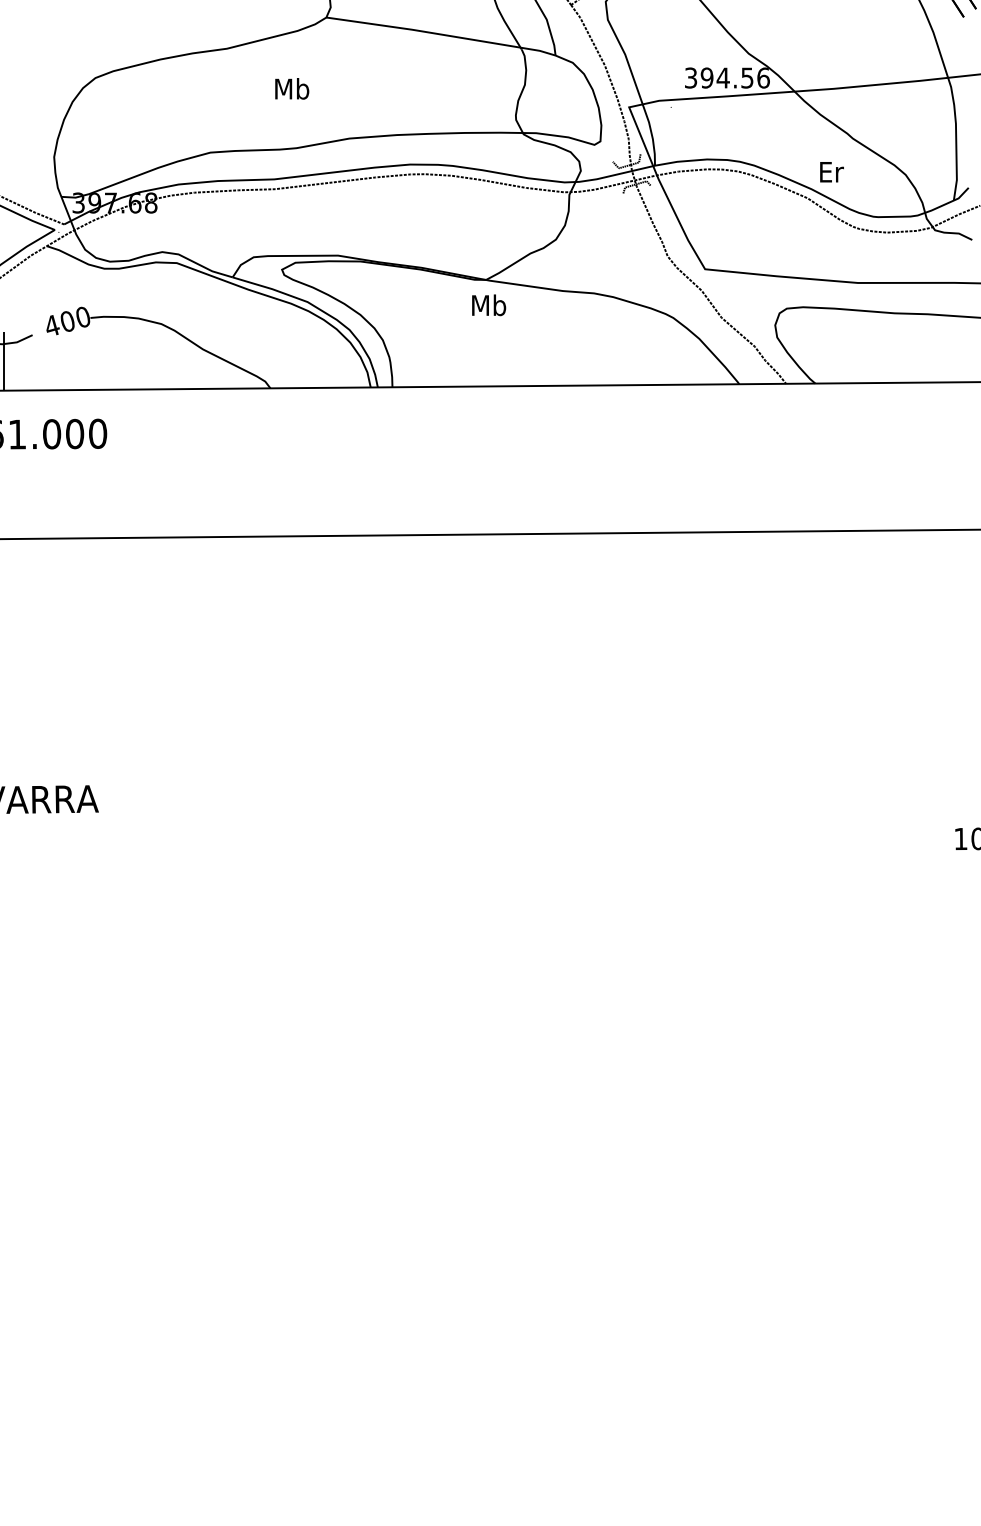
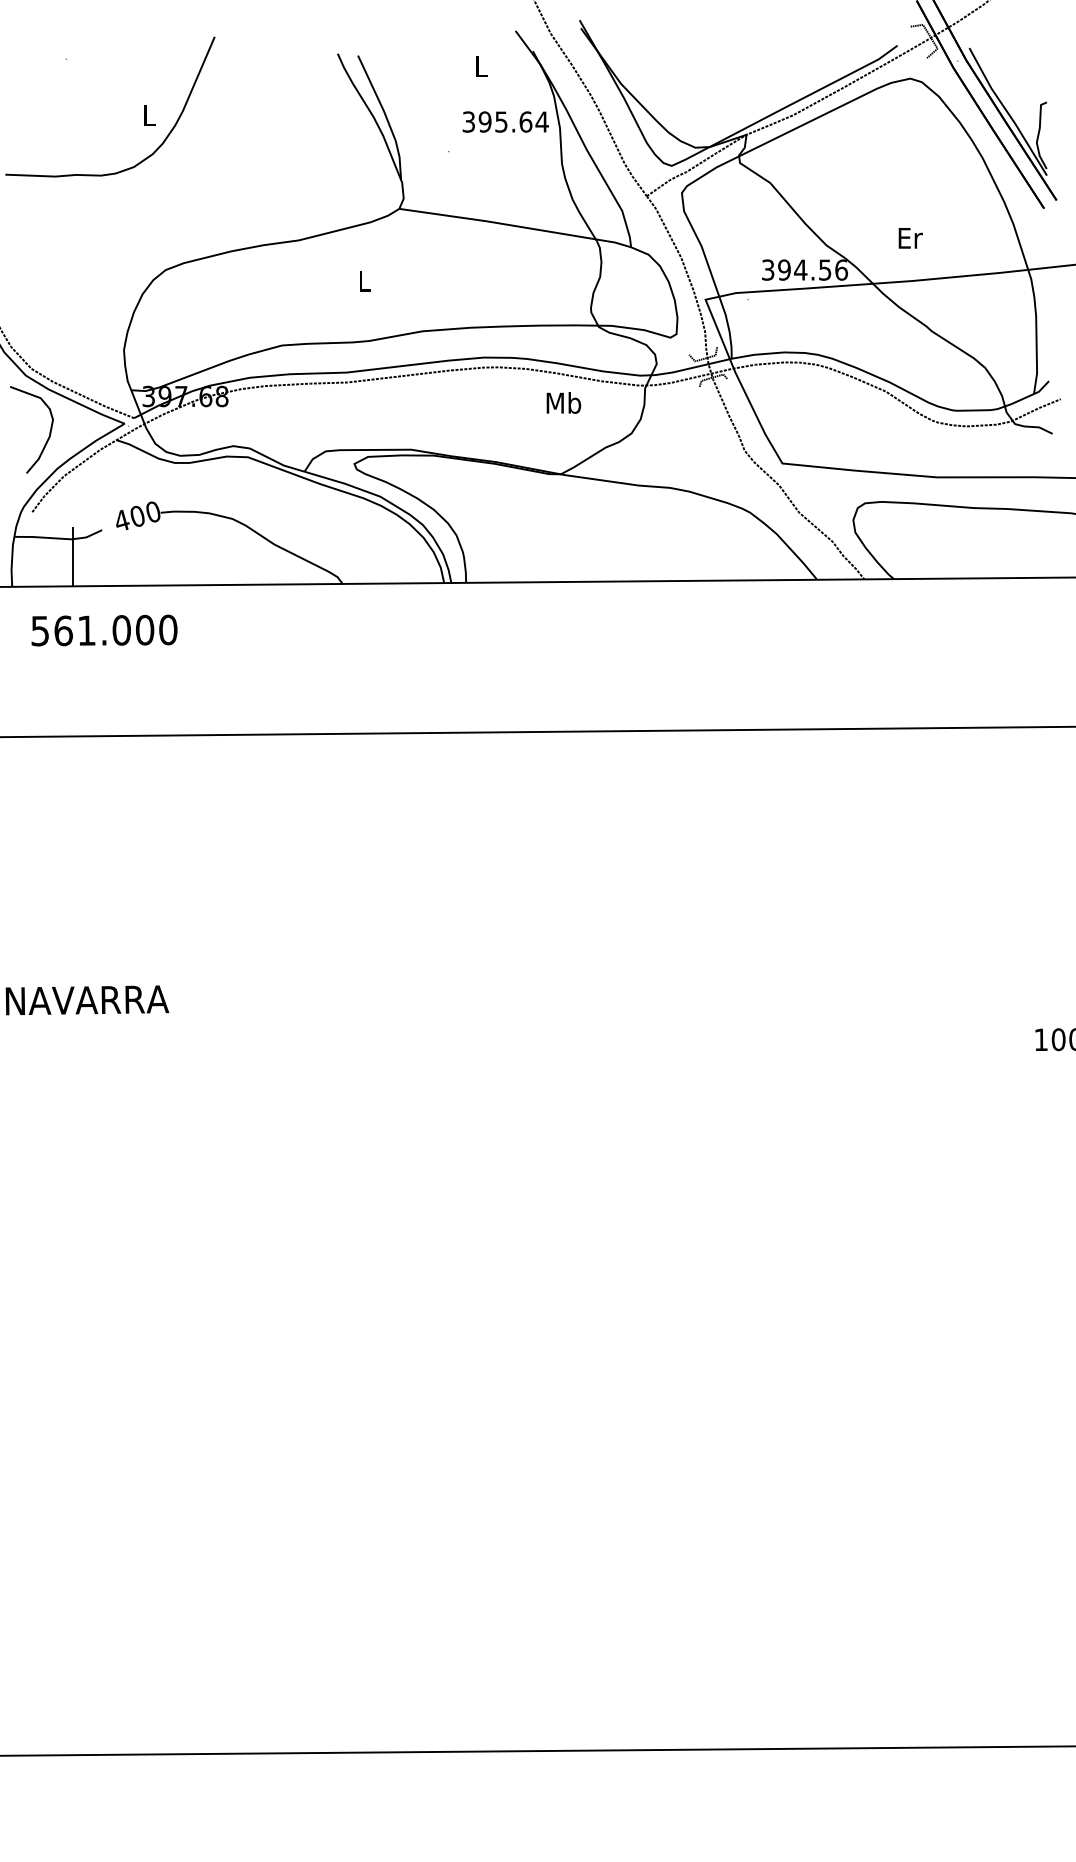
text: (291, 88) -> (364, 280), Mb -> L
text: (831, 172) -> (910, 238), moved
text: (488, 304) -> (563, 402), moved

